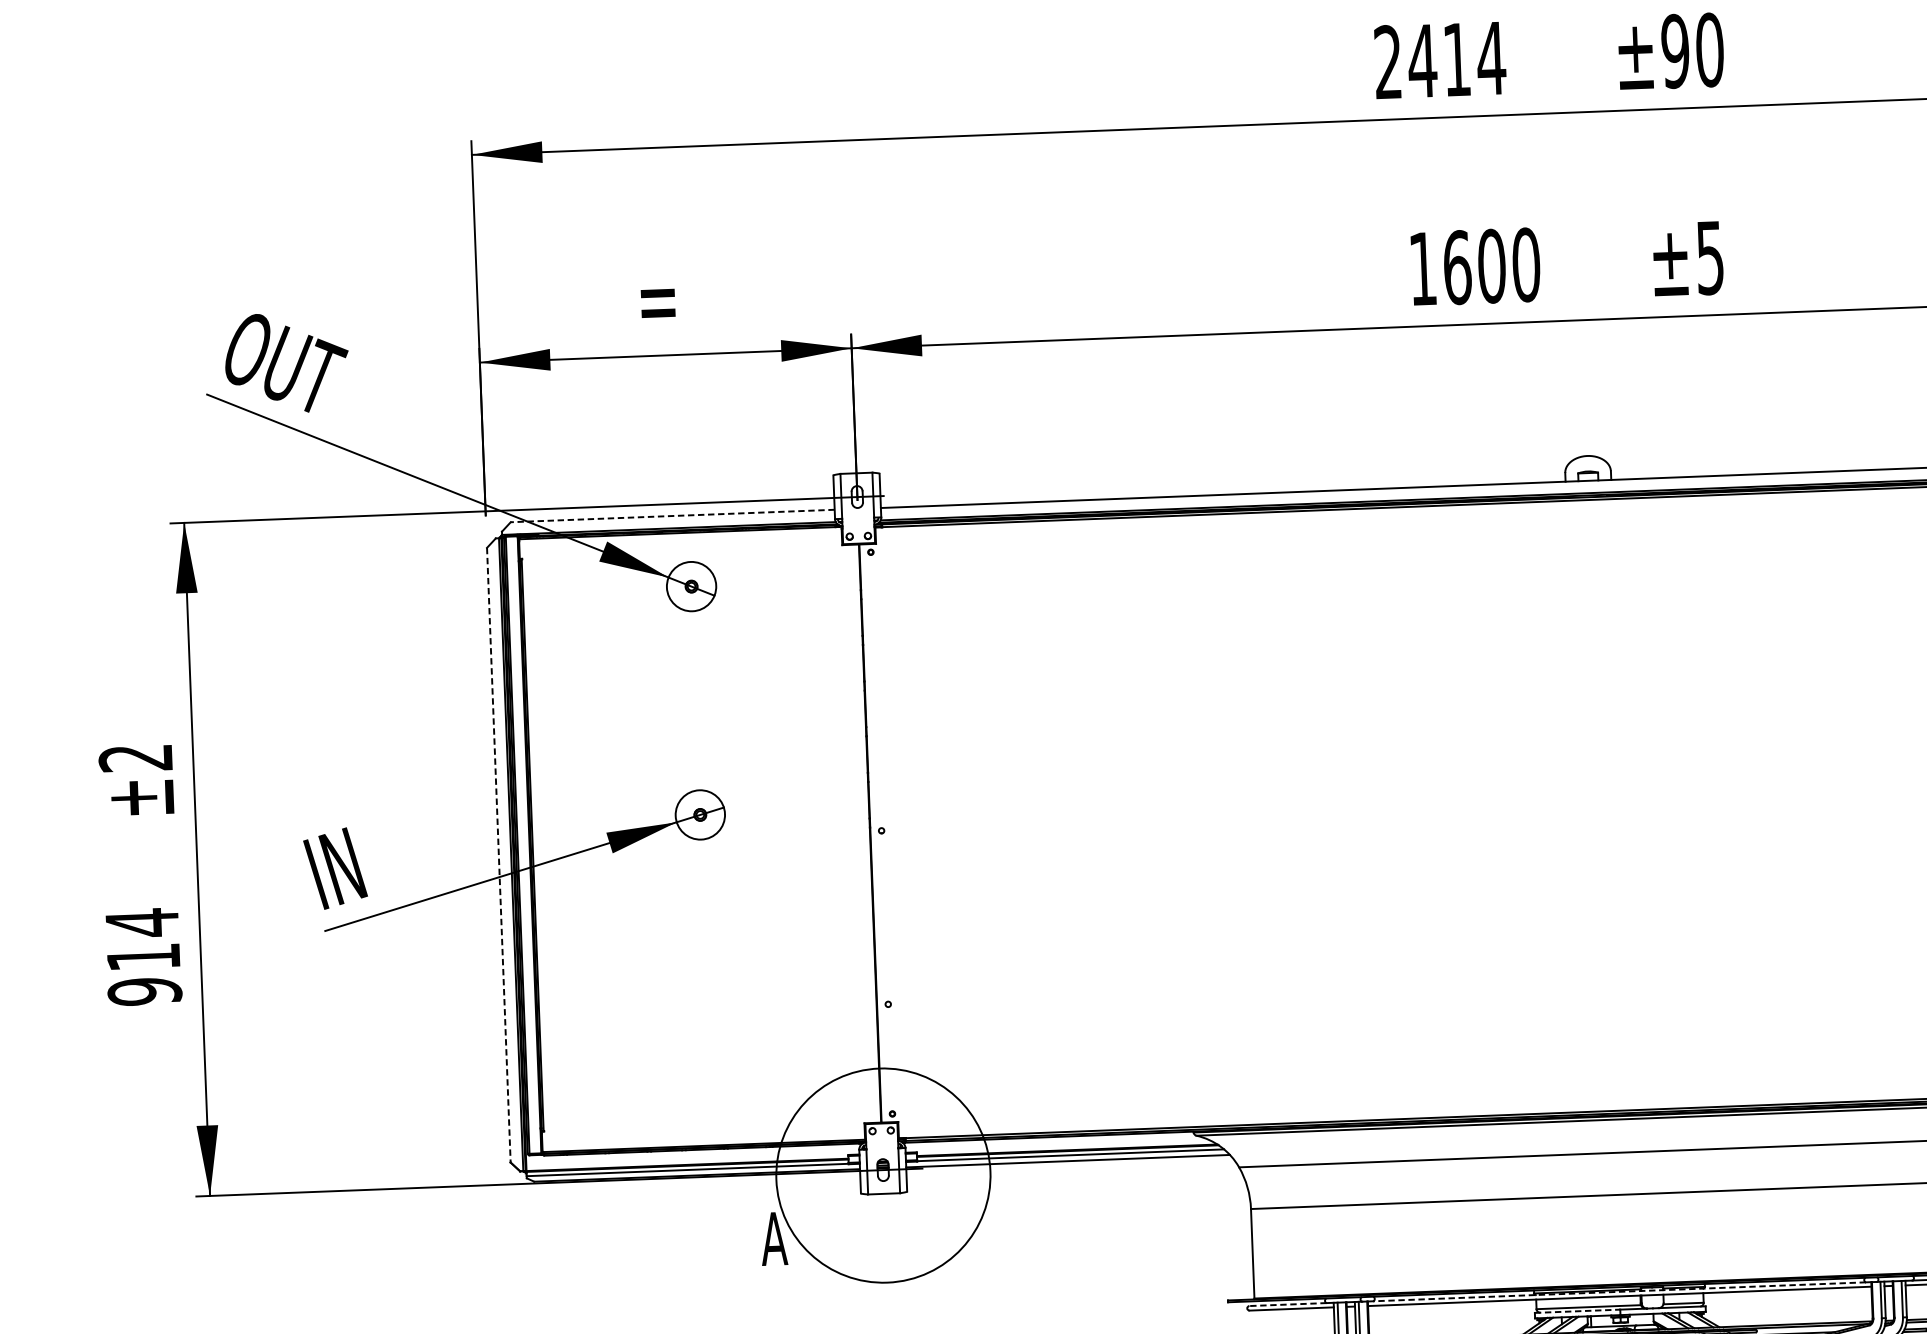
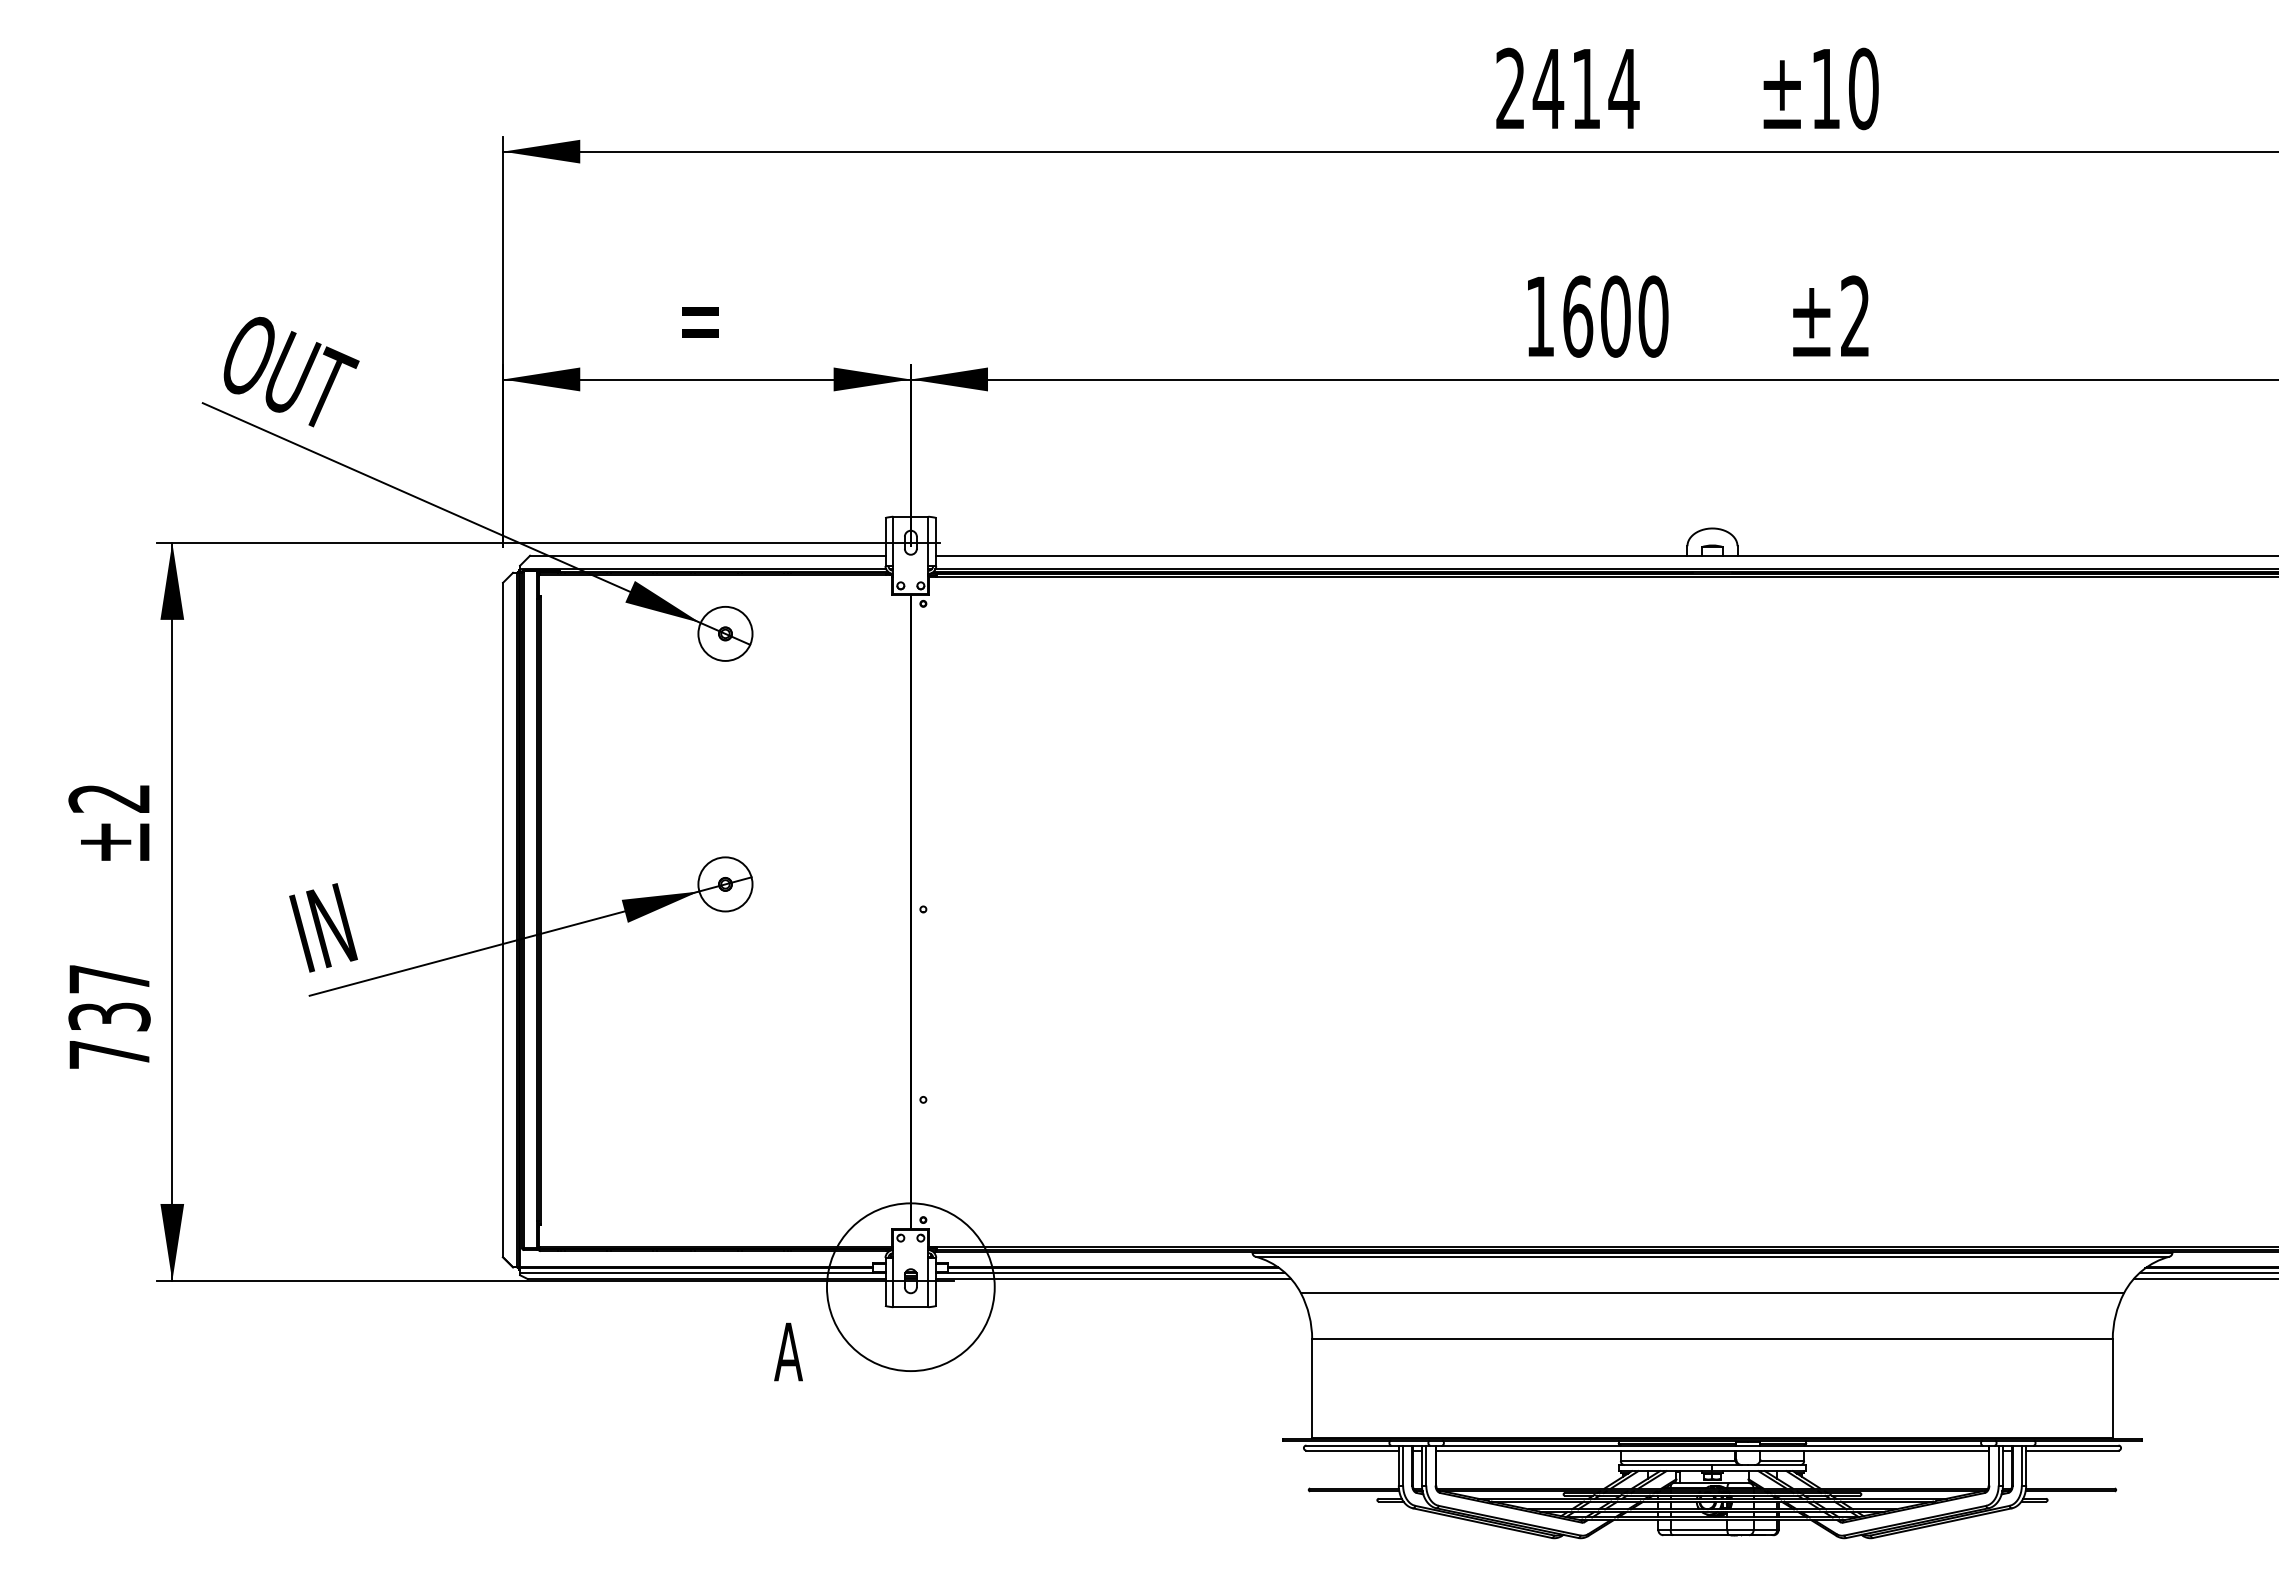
text: (1675, 51) -> (1825, 88), ±90 -> ±10
text: (1710, 257) -> (1855, 316), ±5 -> ±2
line: (672, 515) -> (707, 555), dashed -> solid
line: (499, 855) -> (503, 920), dashed -> solid
text: (143, 956) -> (109, 1016), 914 -> 737
circle: (883, 1175) -> (910, 1287), size x0.71
line: (1618, 1291) -> (1711, 1445), dashed -> solid
line: (1287, 1304) -> (1348, 1445), dashed -> solid
line: (1577, 1311) -> (1665, 1465), dashed -> solid

